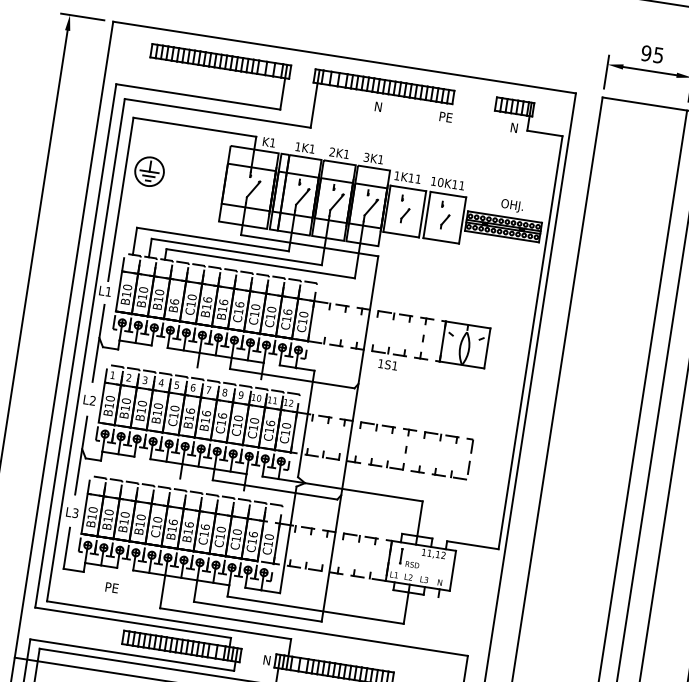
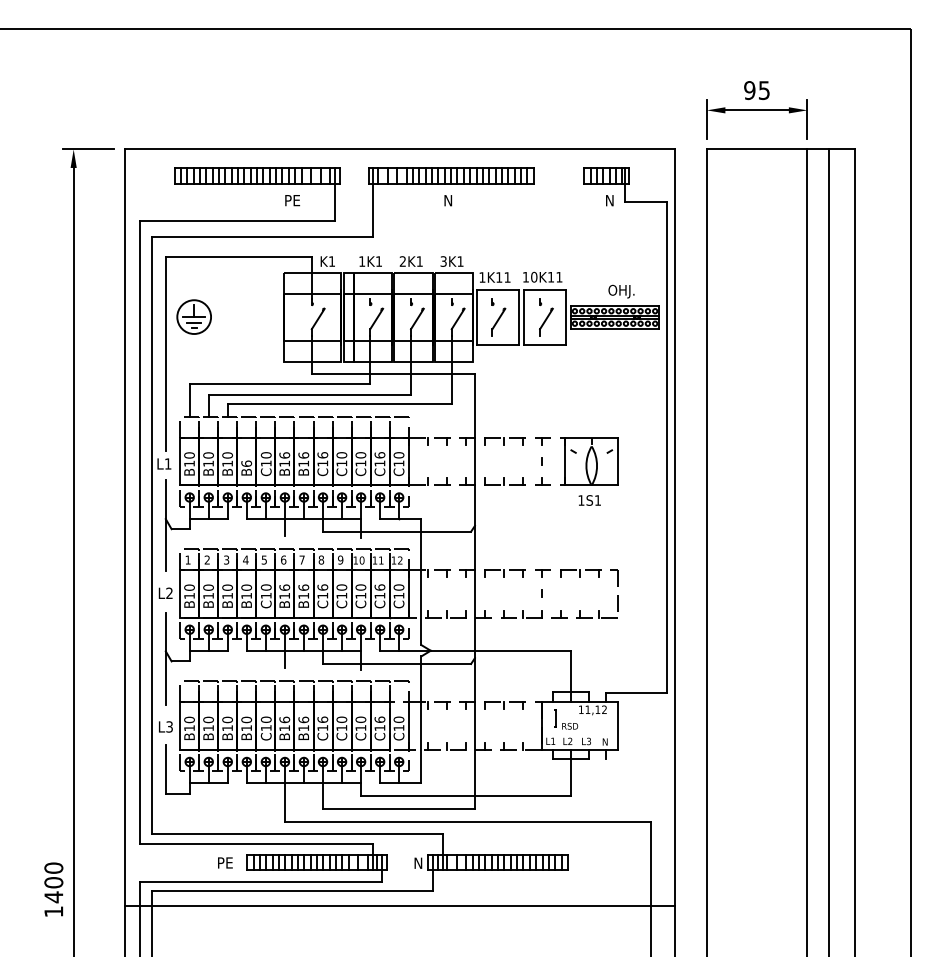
text: (445, 117) -> (292, 200), moved
part: (404, 215) -> (498, 321), size x1.67
part: (445, 221) -> (546, 321), size x1.67
text: (387, 364) -> (589, 500), moved
text: (112, 587) -> (225, 862), moved

